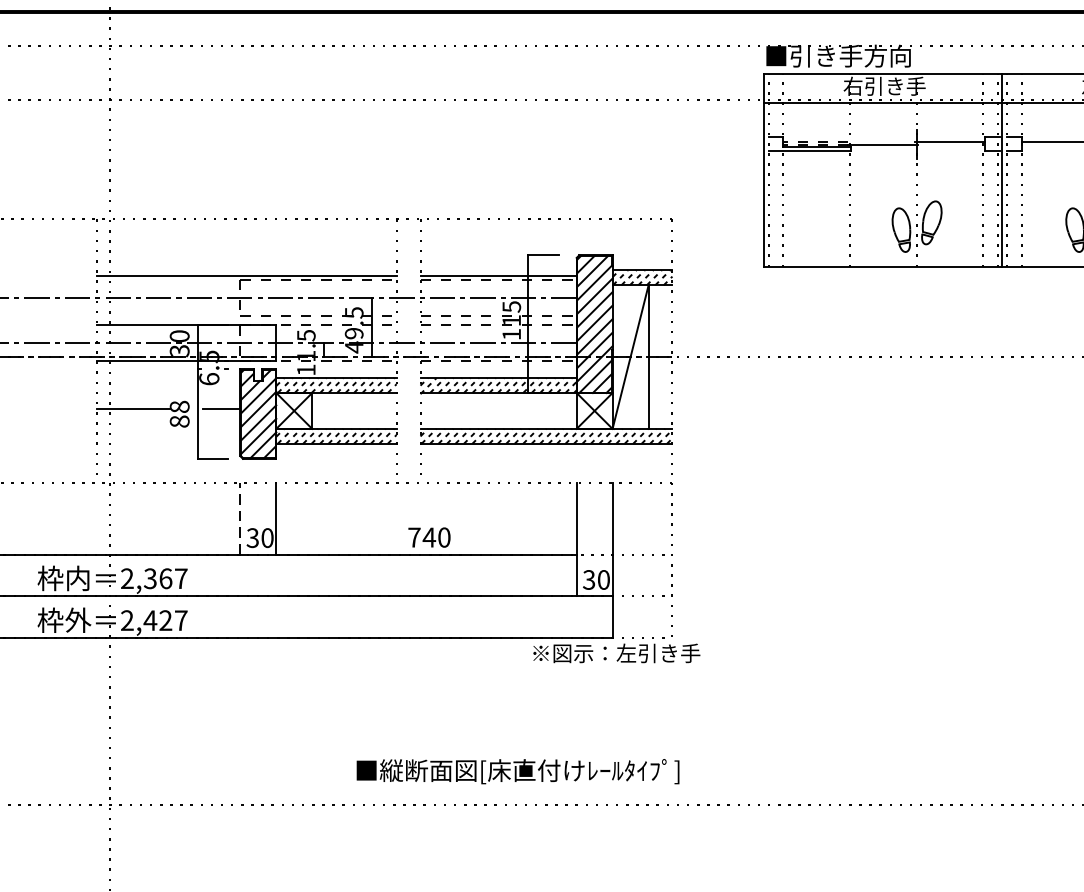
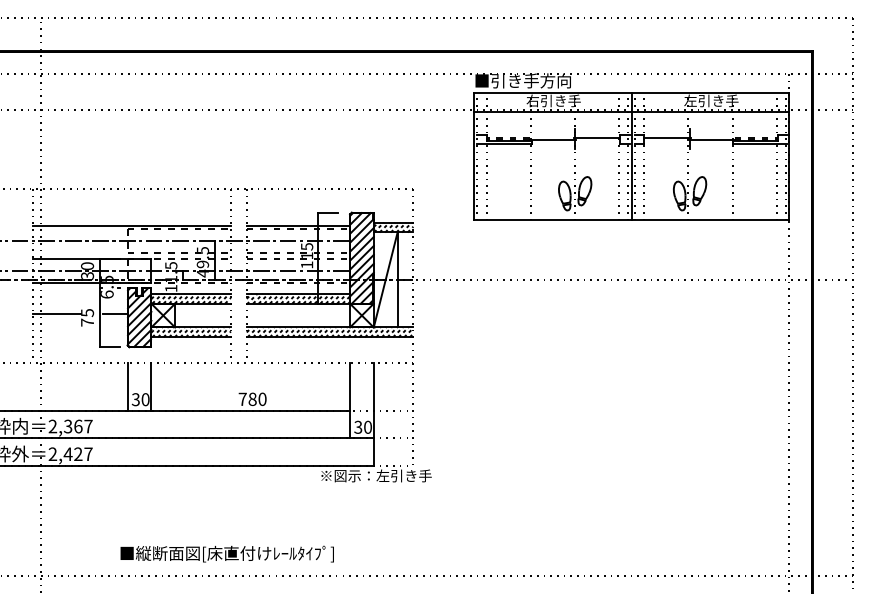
text: (179, 413) -> (87, 317), 88 -> 75
line: (240, 518) -> (127, 386), dashed -> solid
text: (429, 537) -> (252, 399), 740 -> 780
text: (516, 770) -> (226, 553), moved

